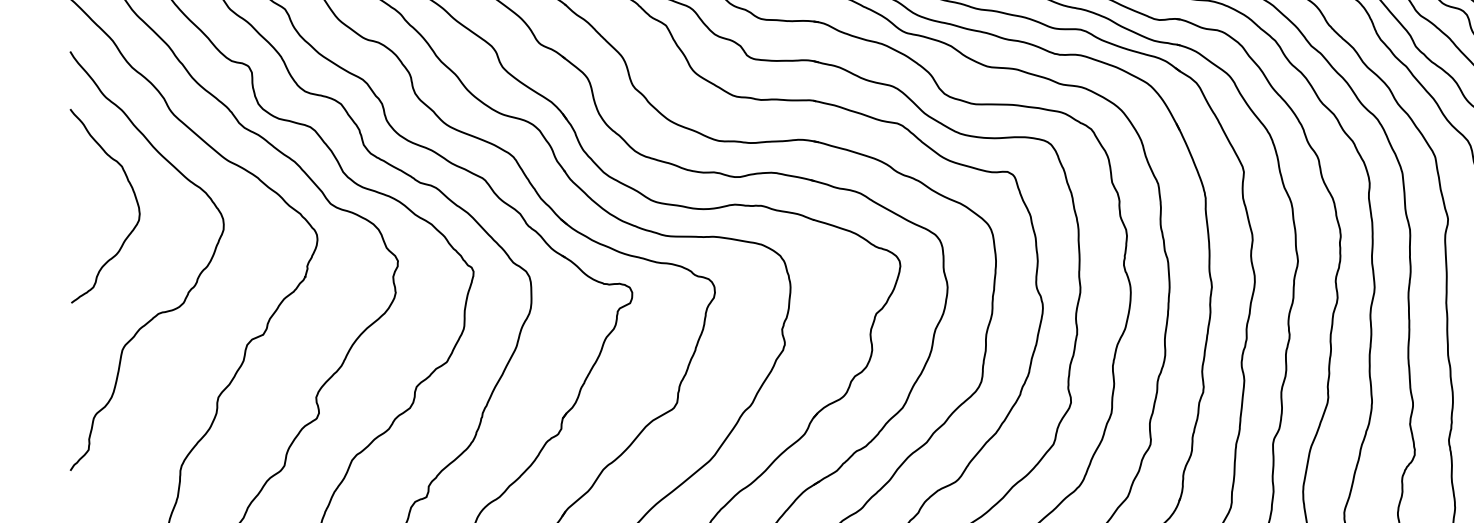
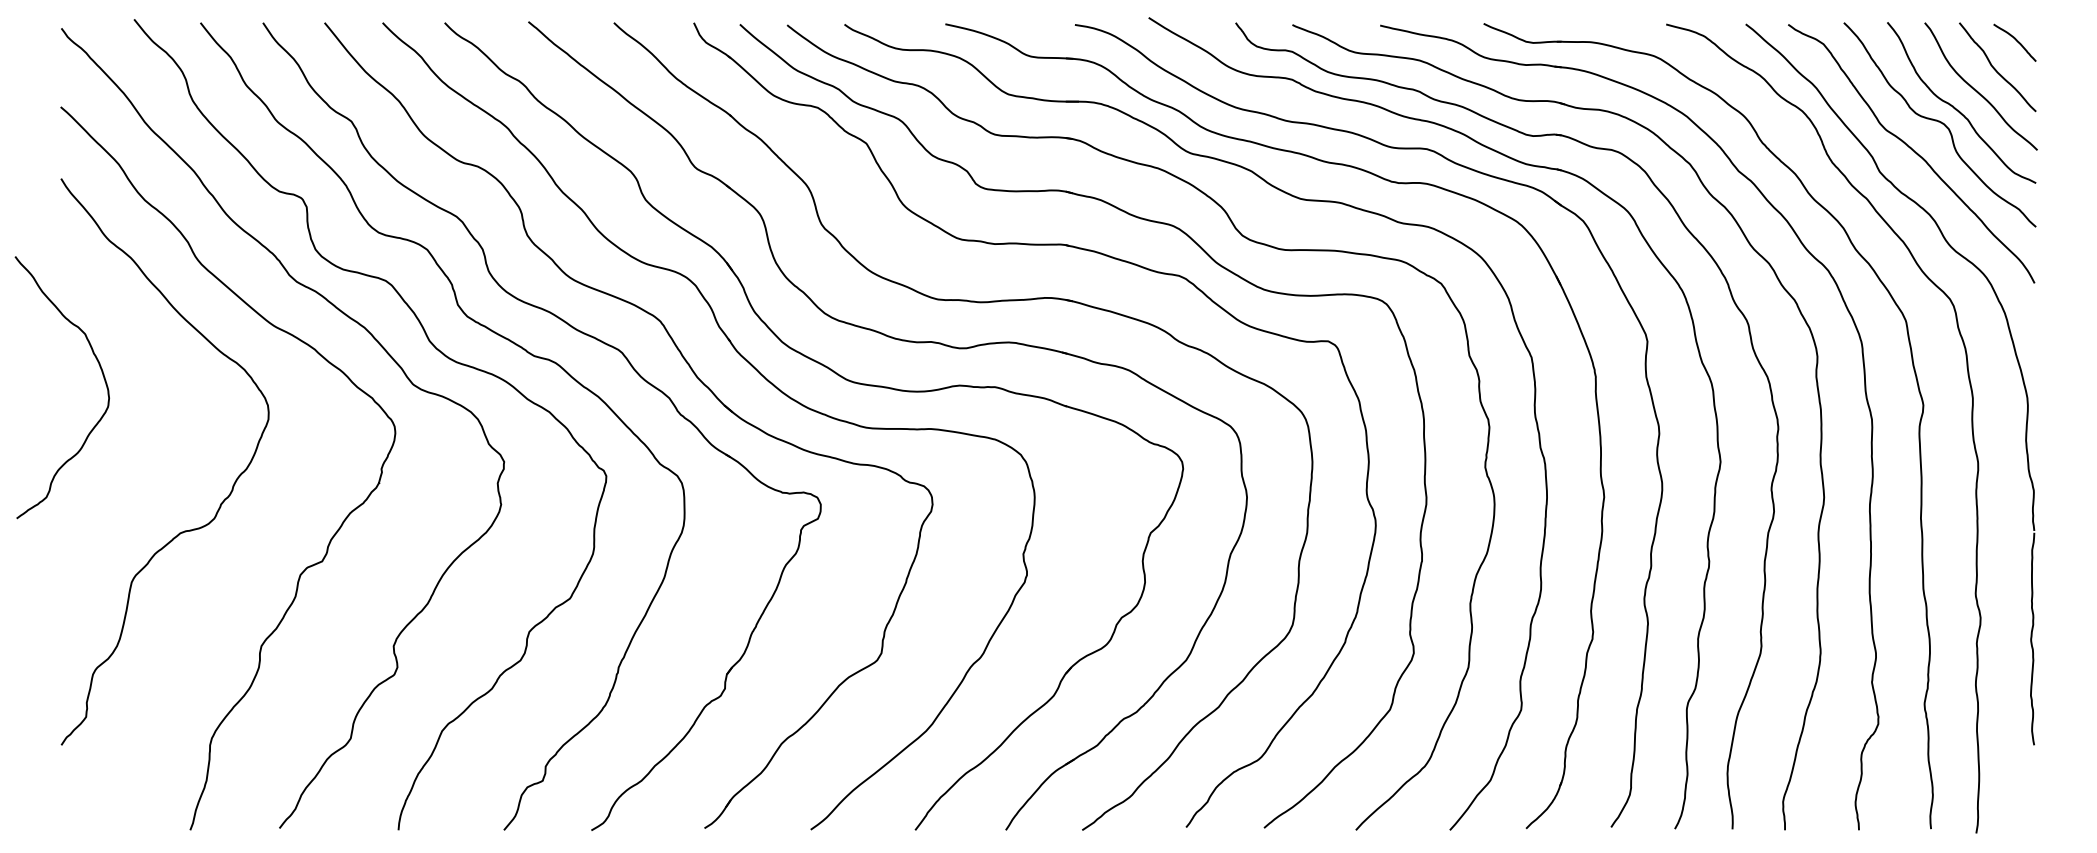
curve: (134, 194) -> (101, 372), moved

